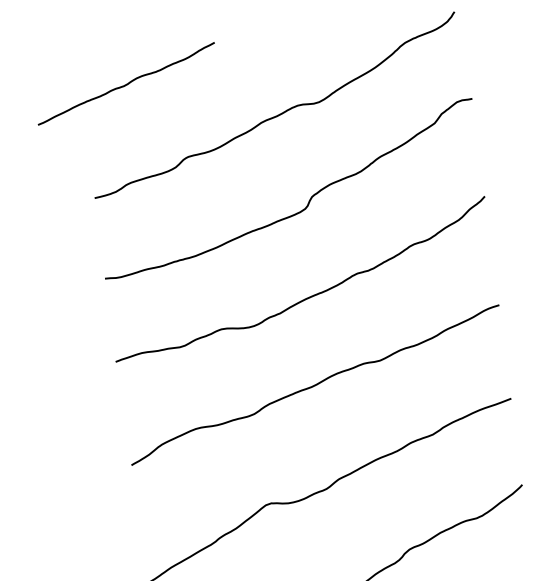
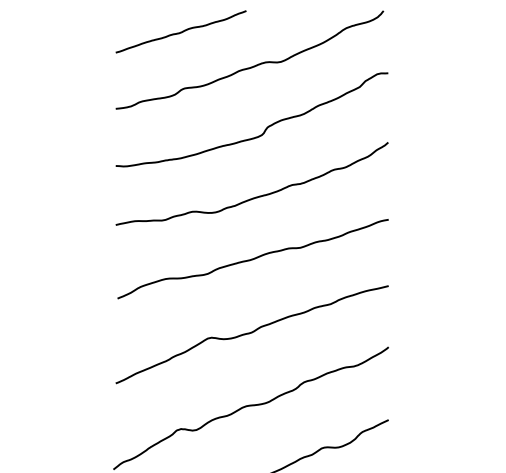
curve: (125, 83) -> (180, 31), moved

